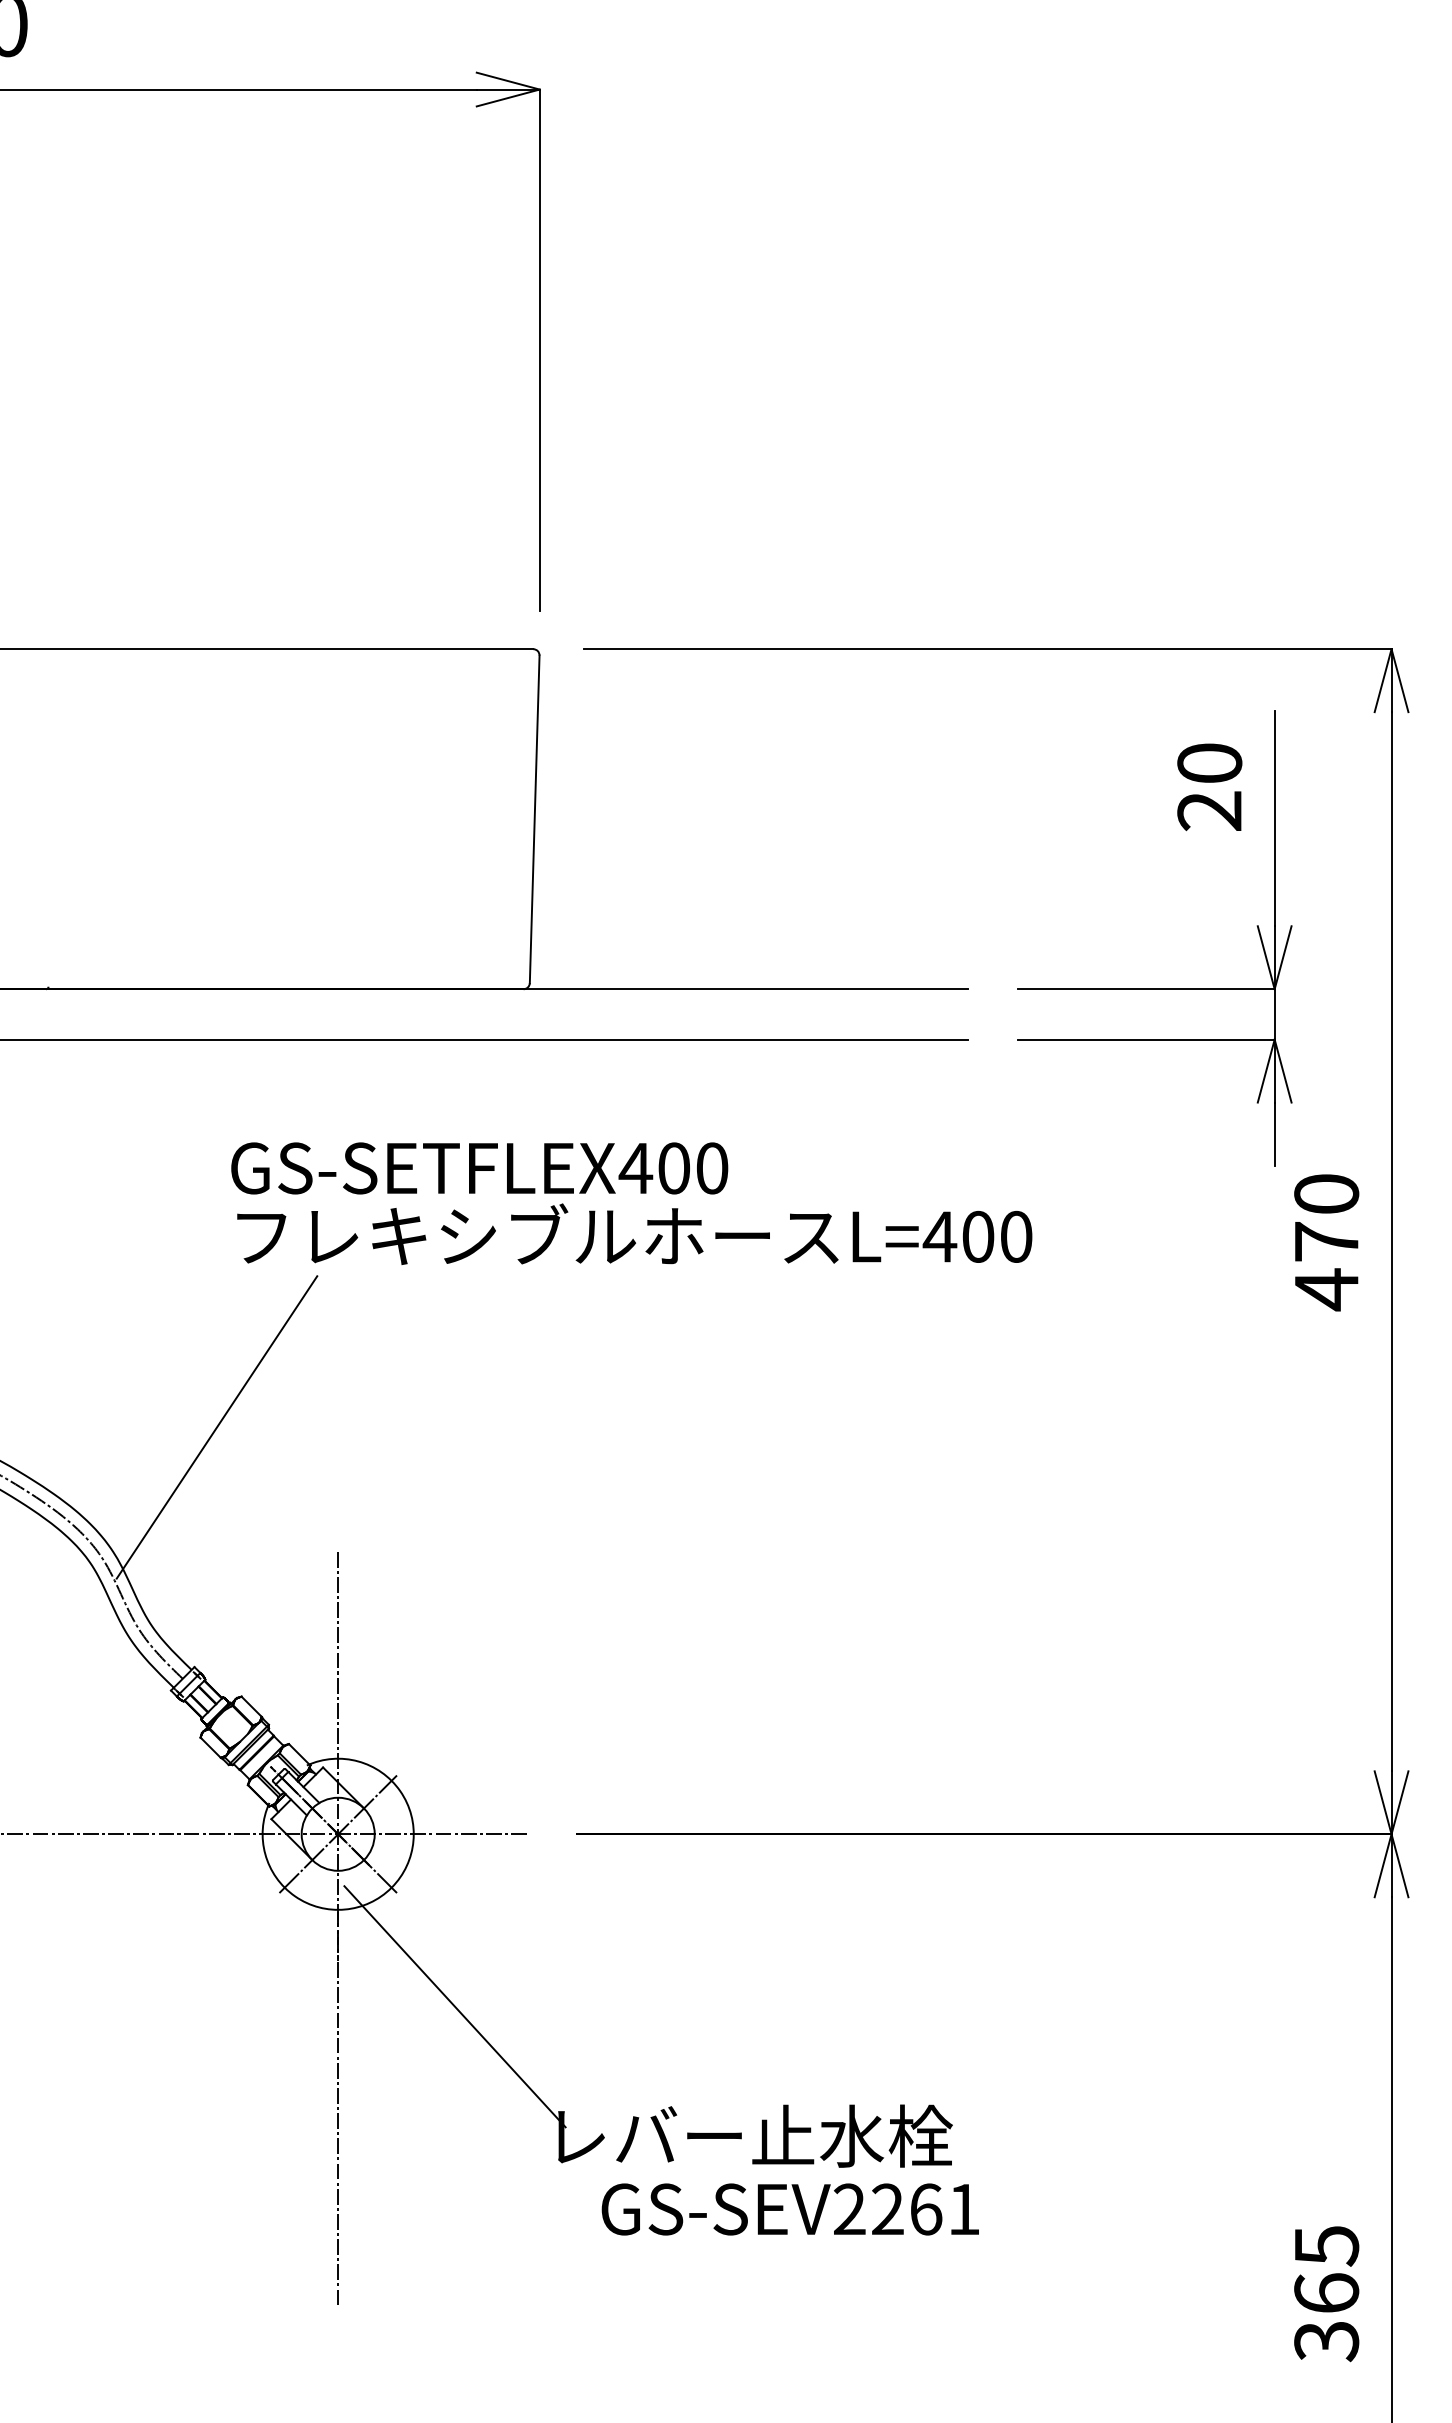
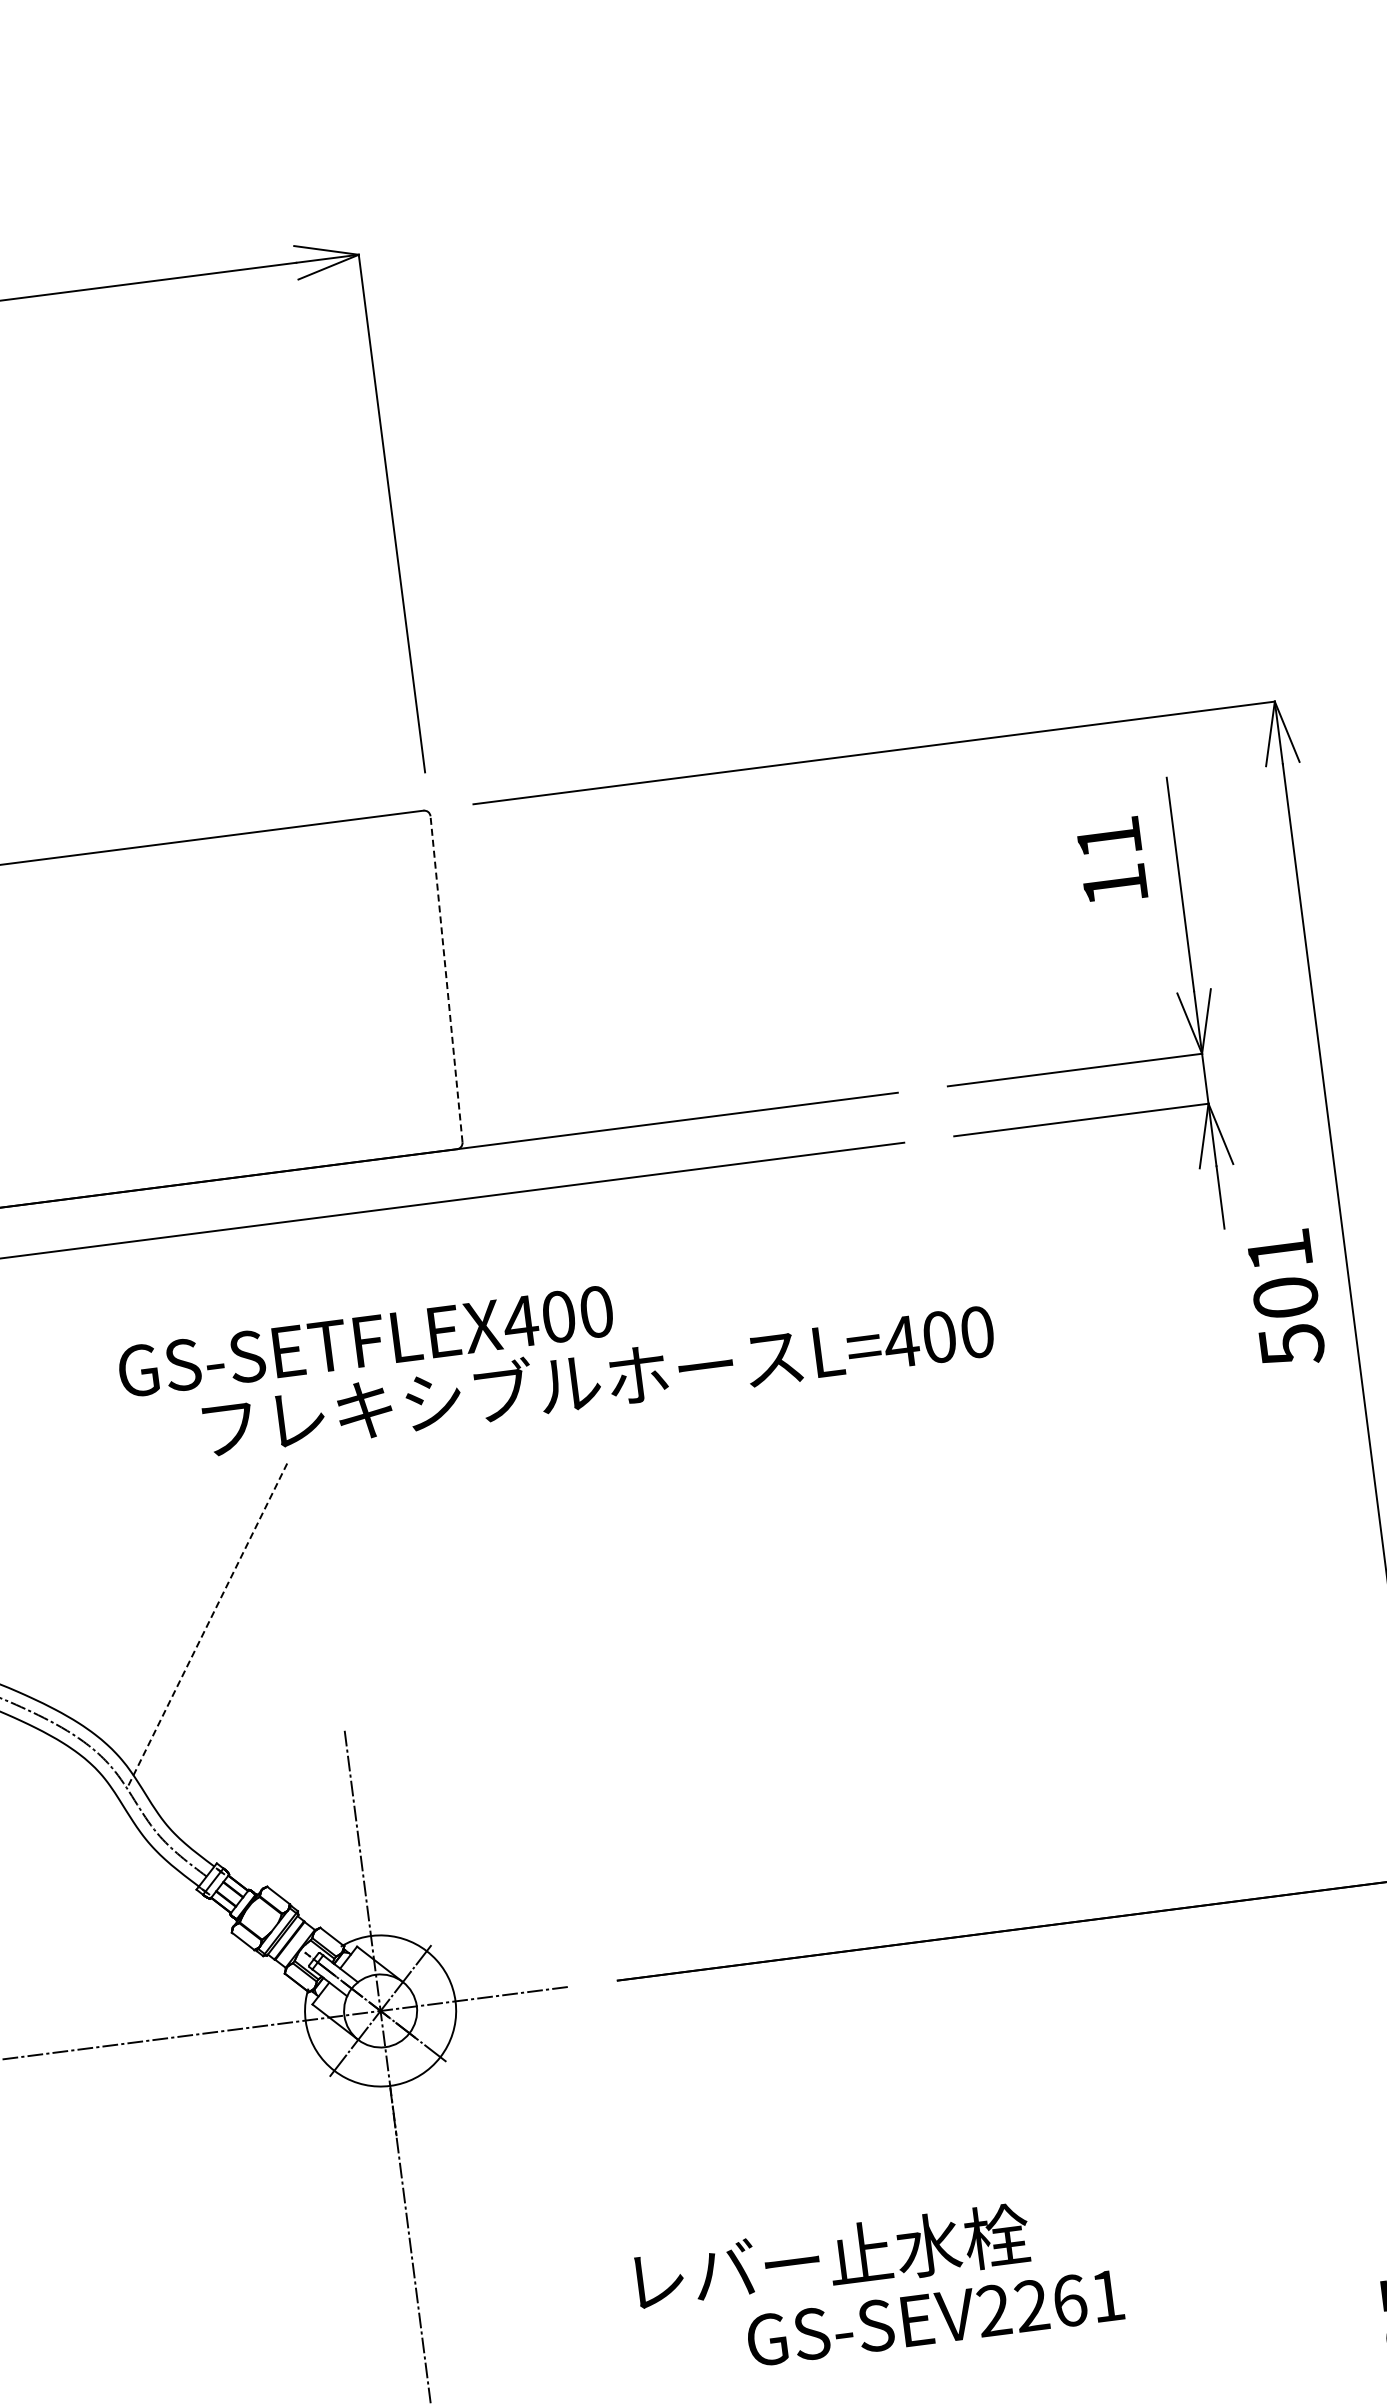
text: (1209, 787) -> (1111, 861), 20 -> 11
line: (534, 819) -> (446, 979), solid -> dashed
text: (479, 1168) -> (365, 1341), moved
text: (1326, 1242) -> (1285, 1298), 470 -> 501
line: (217, 1427) -> (209, 1622), solid -> dashed
line: (454, 2006) -> (517, 2167), removed
text: (789, 2209) -> (934, 2318), moved

